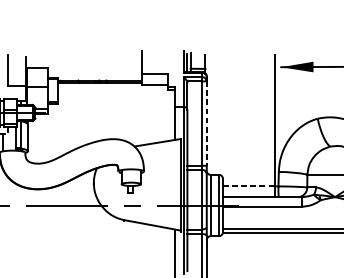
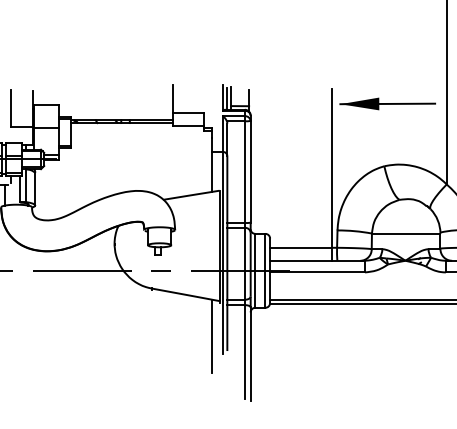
line: (206, 123) -> (250, 171), dashed -> solid
line: (248, 186) -> (301, 247), dashed -> solid

